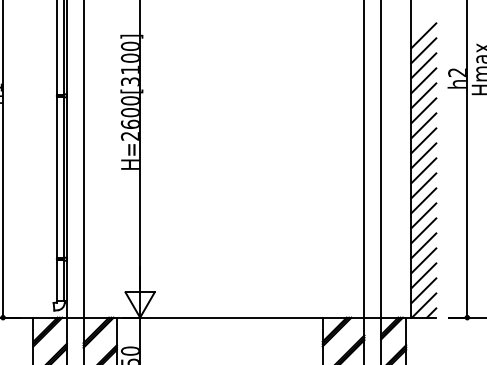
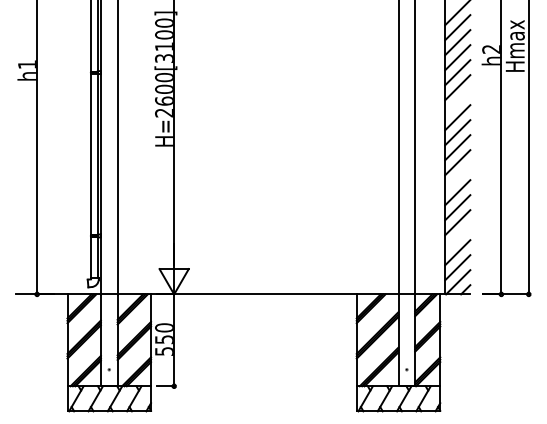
line: (423, 125) -> (457, 102), removed
line: (423, 200) -> (457, 177), removed
line: (423, 260) -> (457, 237), removed

